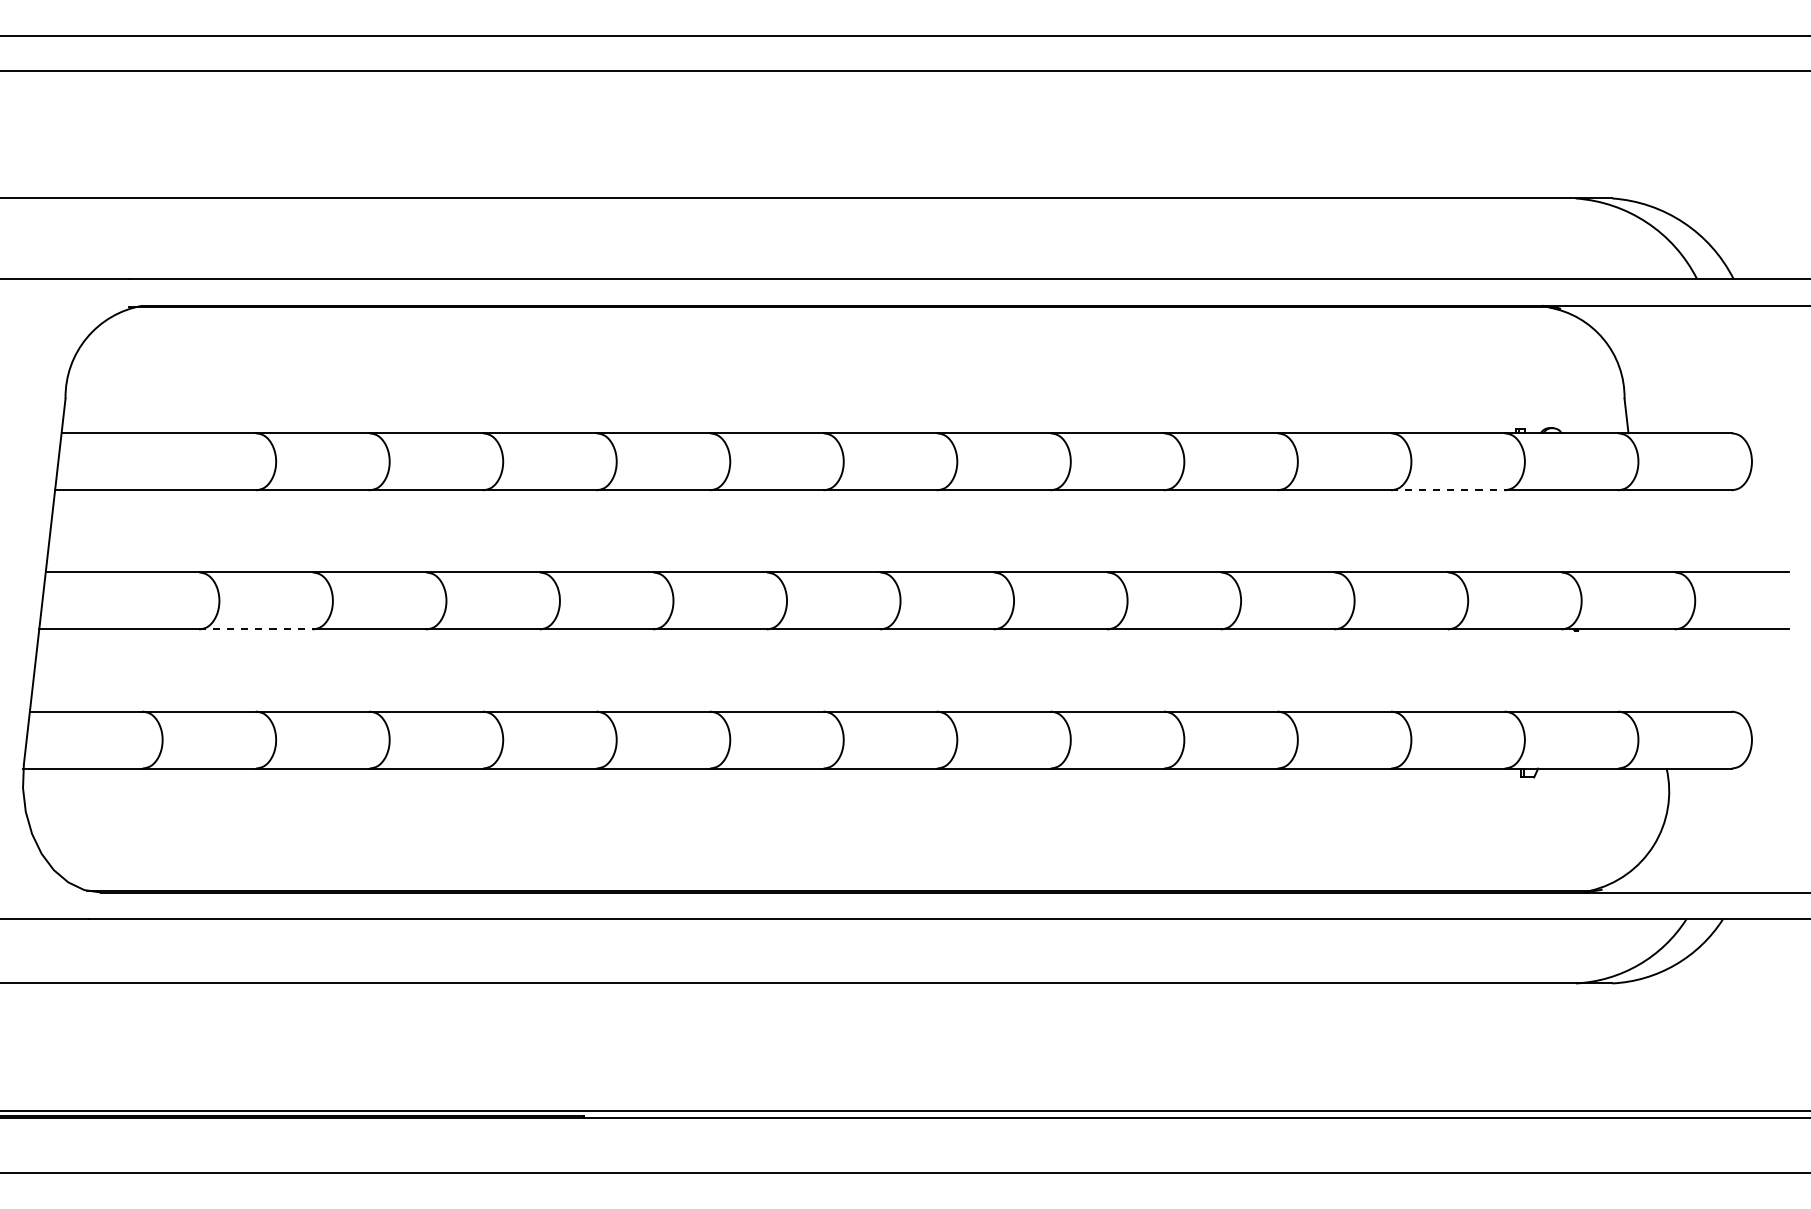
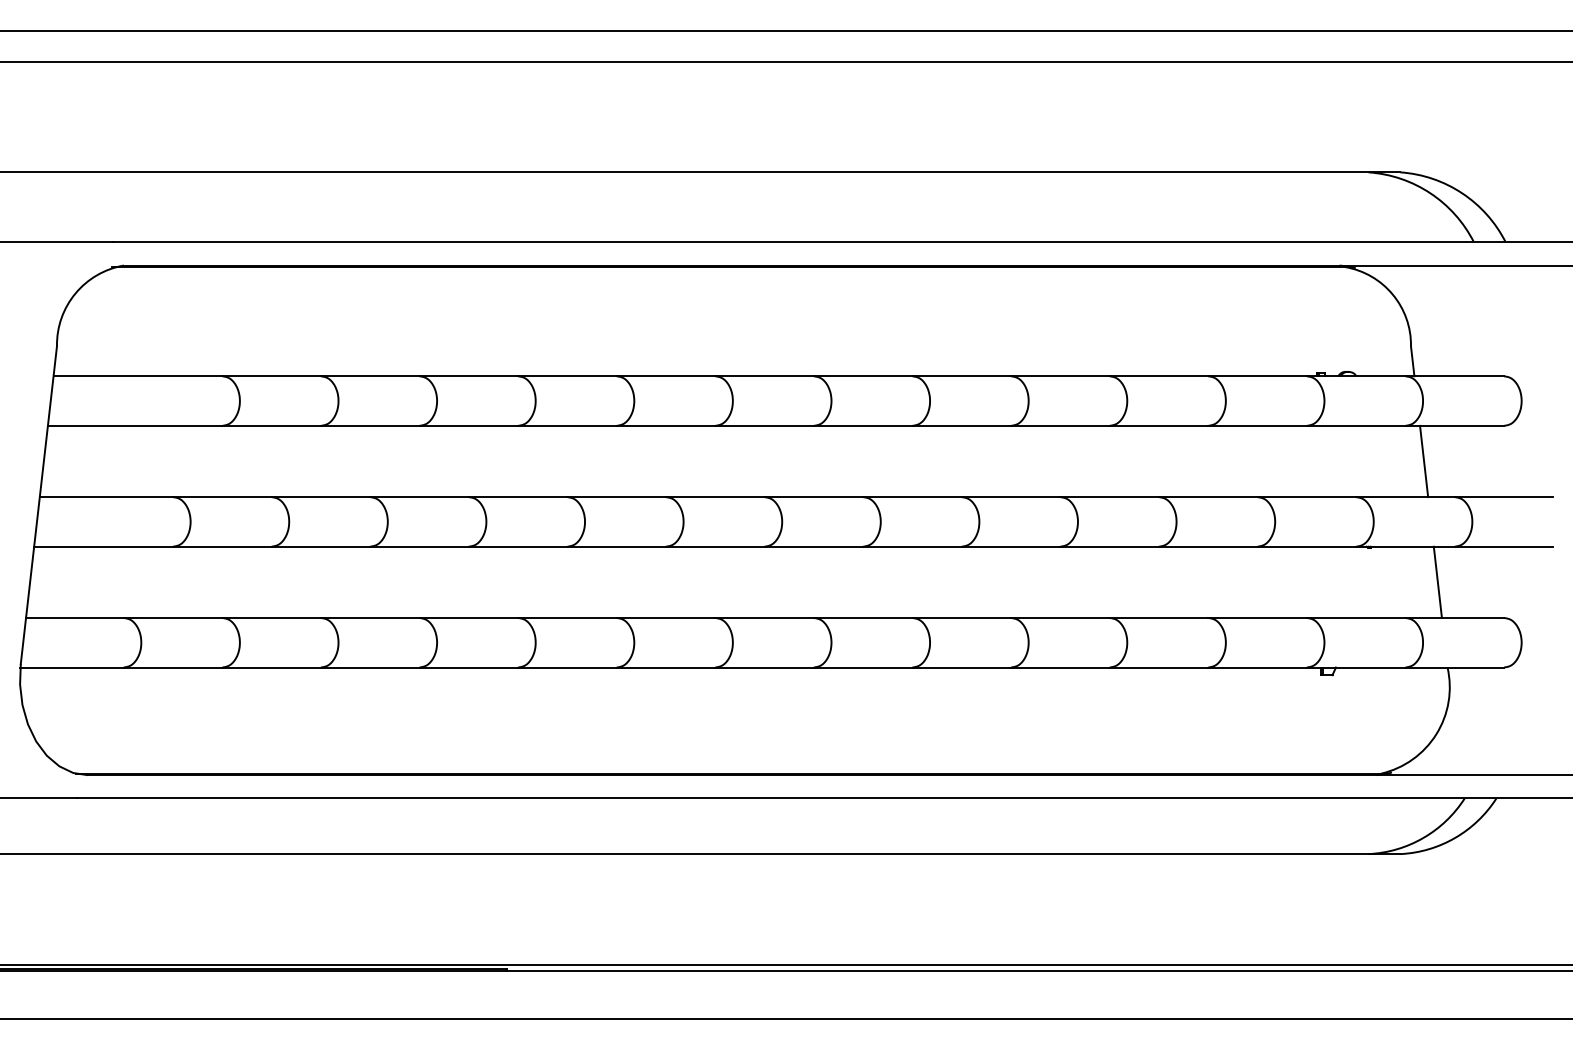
line: (1447, 490) -> (1257, 425), dashed -> solid
line: (1639, 531) -> (1423, 461), added
line: (256, 629) -> (222, 546), dashed -> solid
line: (1655, 670) -> (1437, 582), added

